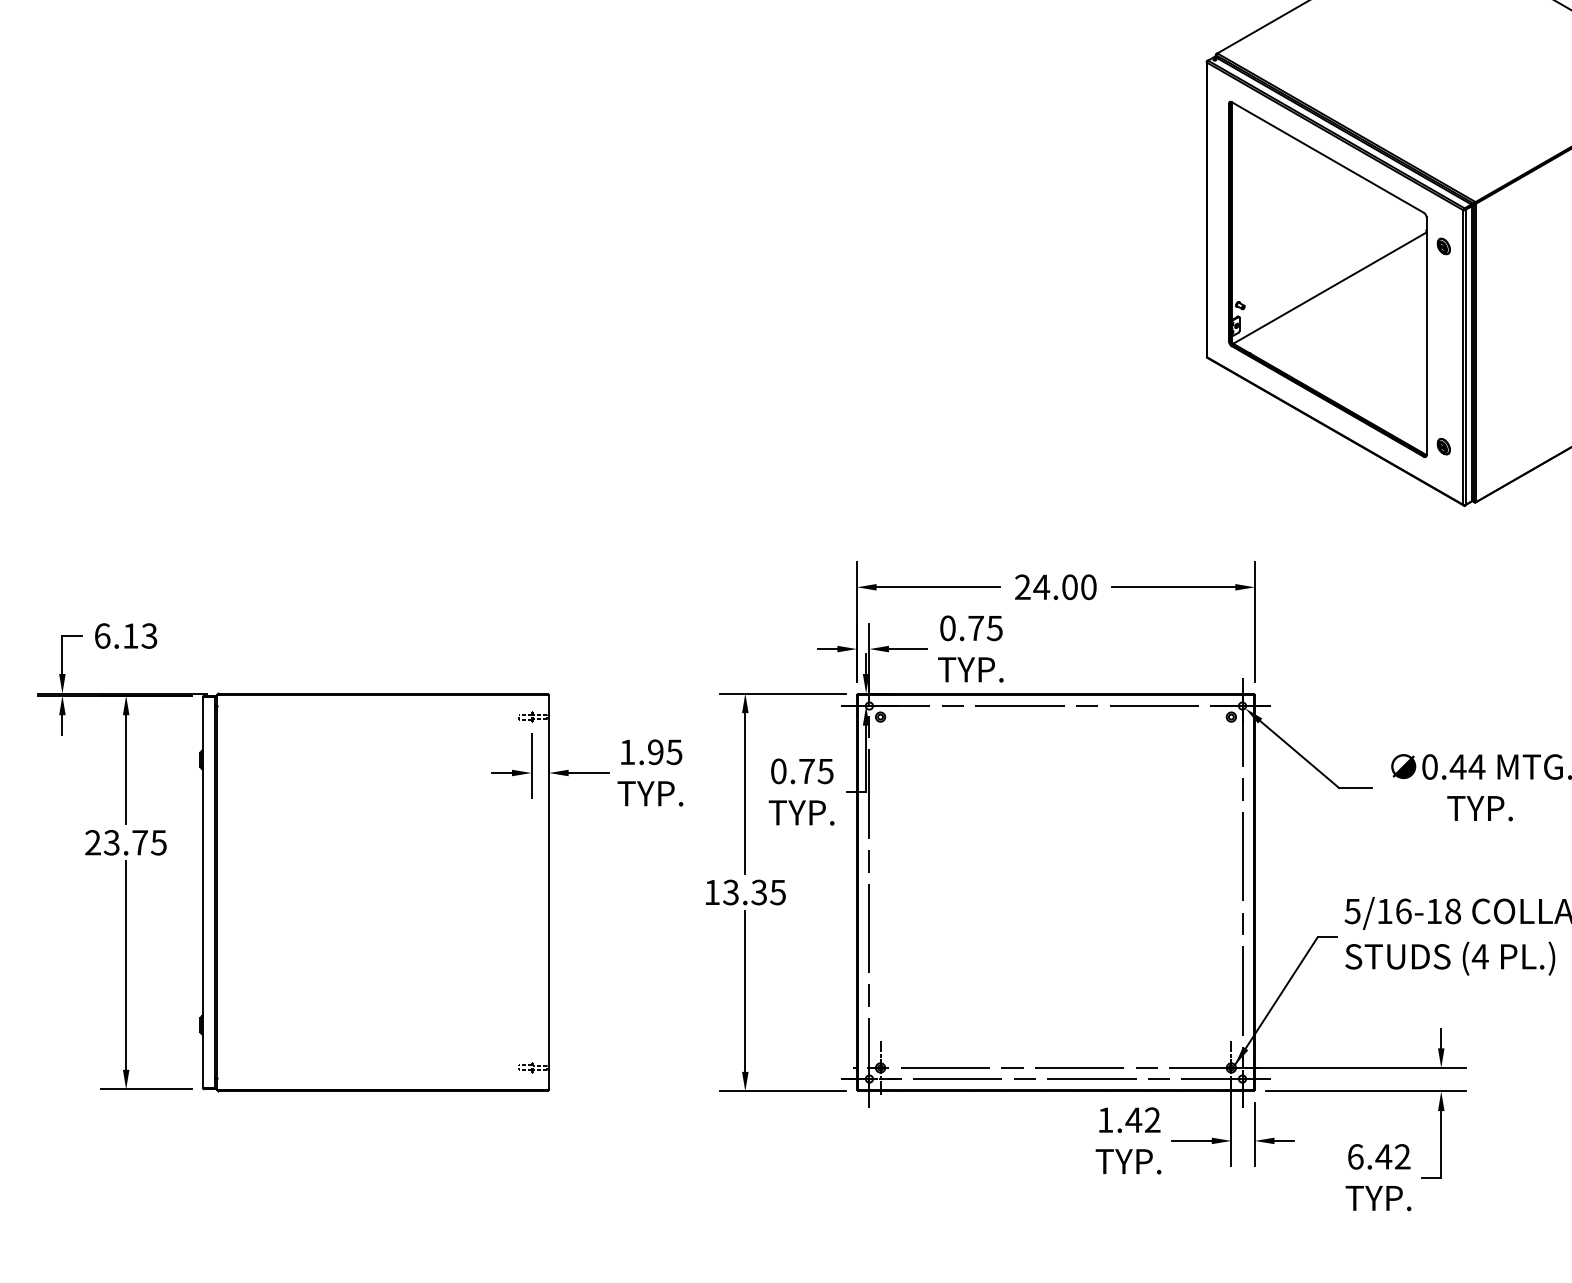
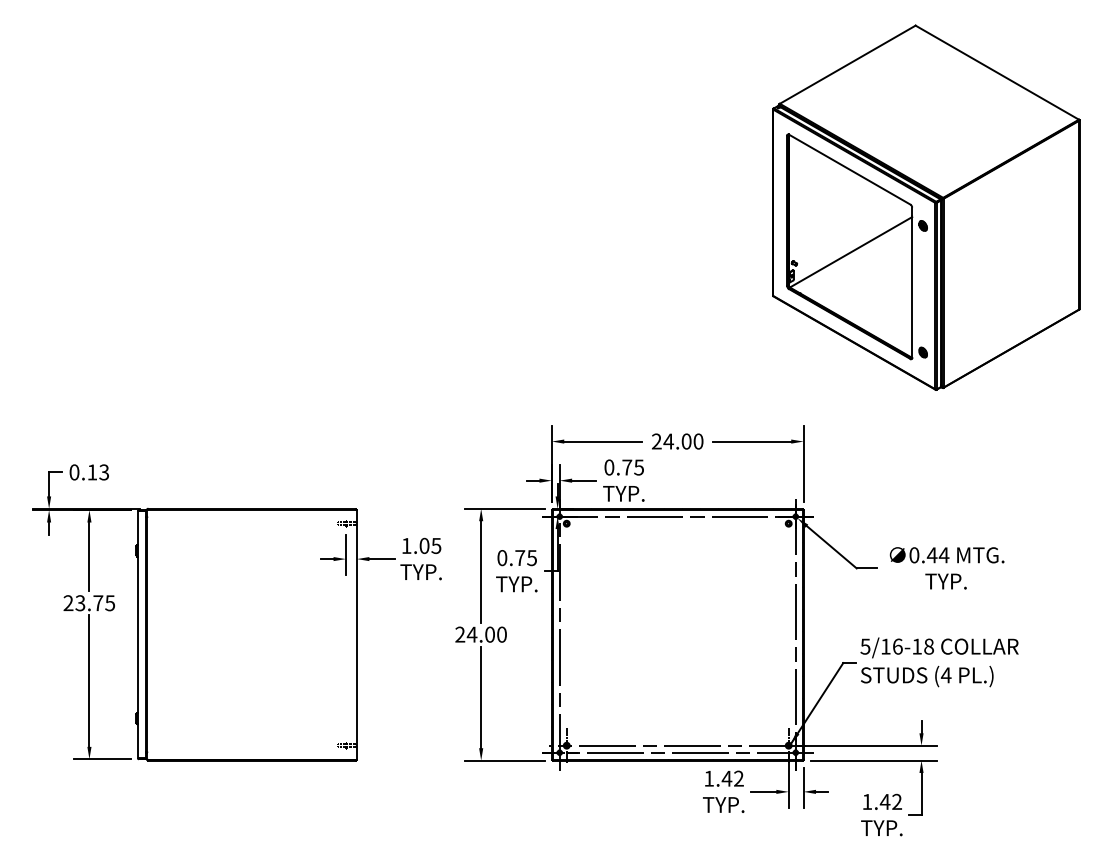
text: (102, 636) -> (74, 472), 6.13 -> 0.13
text: (655, 751) -> (424, 545), 1.95 -> 1.05
text: (744, 892) -> (480, 634), 13.35 -> 24.00
text: (1355, 1156) -> (867, 801), 6.42 -> 1.42

